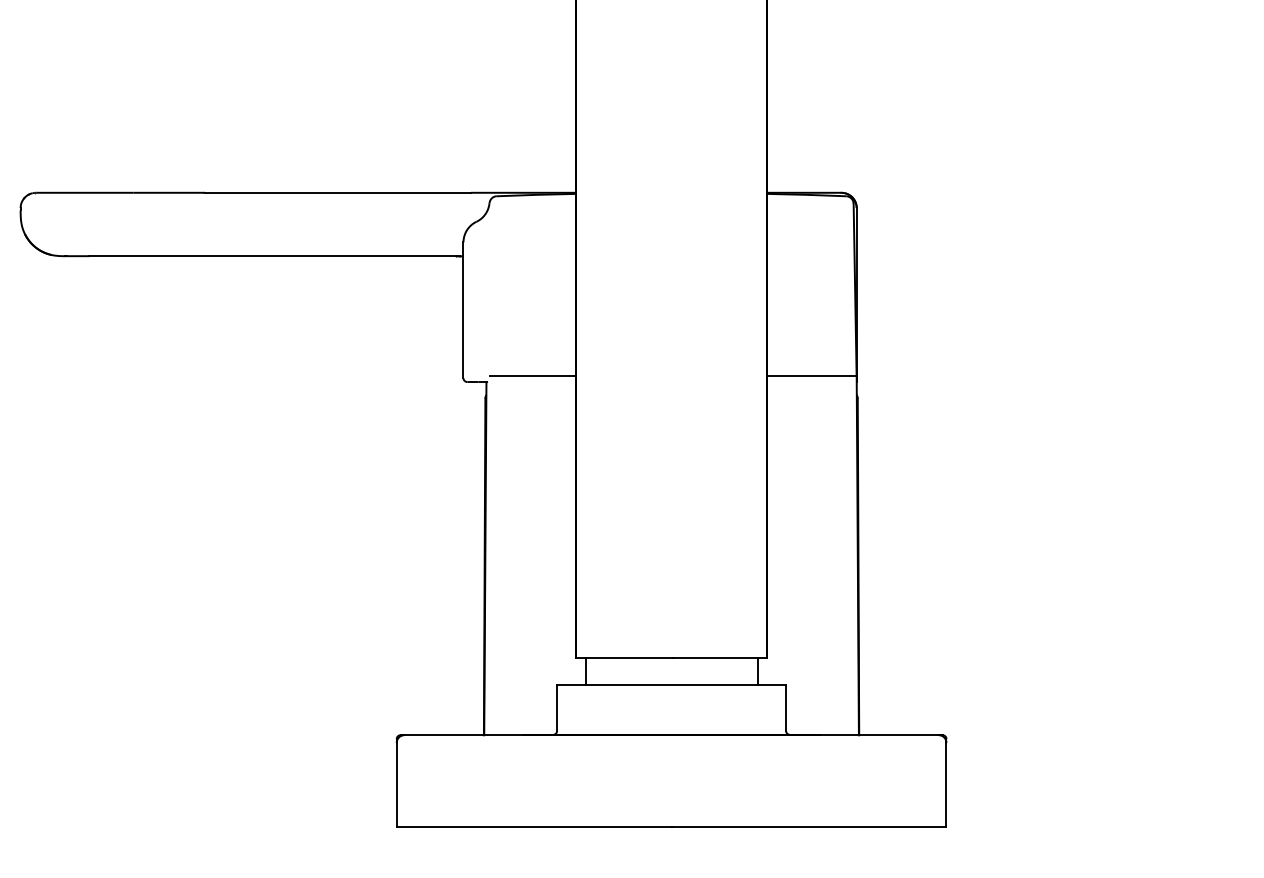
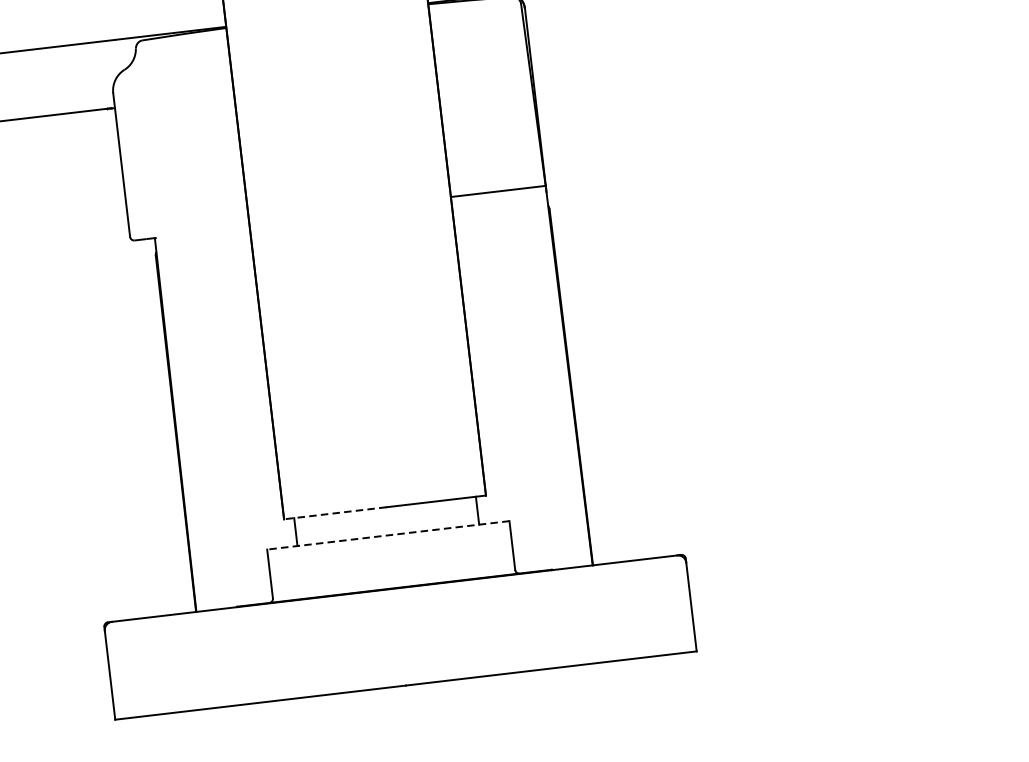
line: (533, 376) -> (203, 226), removed
line: (624, 658) -> (335, 513), solid -> dashed
line: (671, 684) -> (388, 535), solid -> dashed

